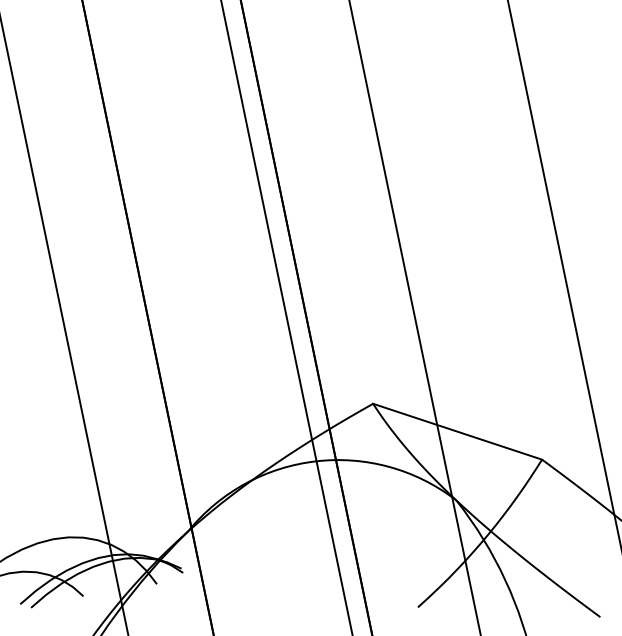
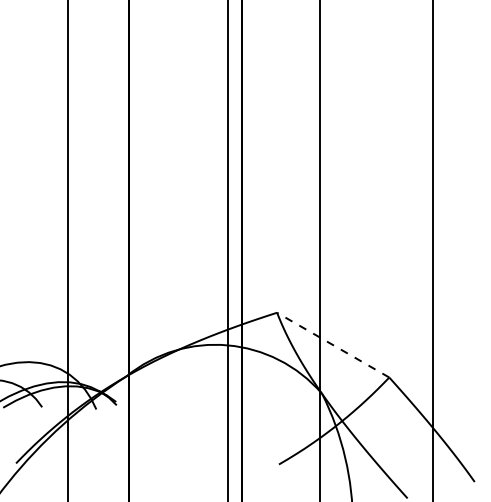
line: (458, 432) -> (333, 345), solid -> dashed

